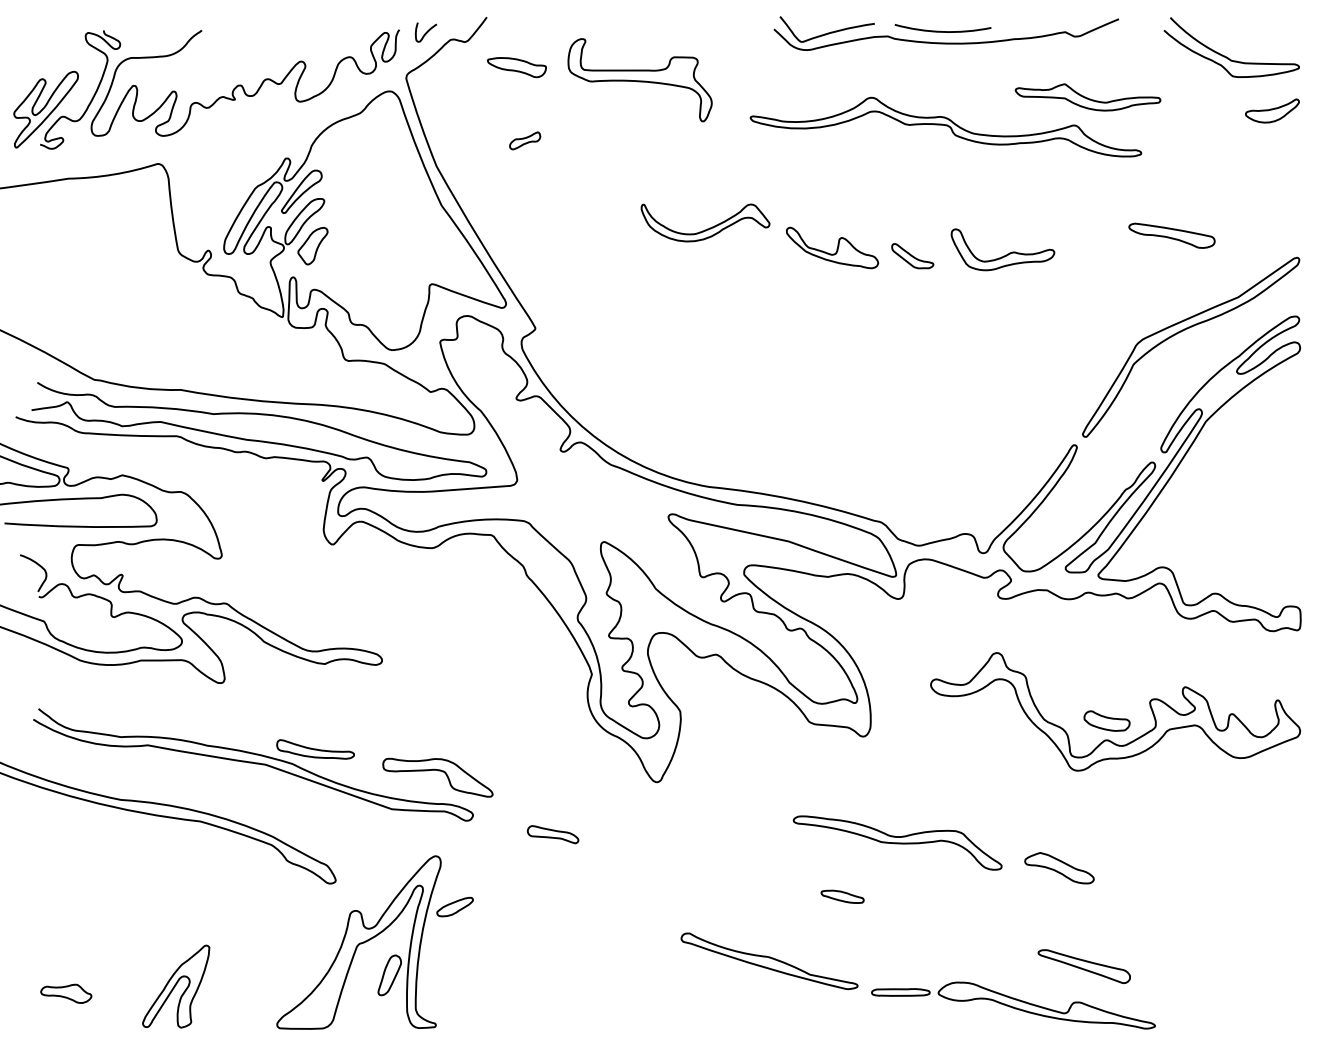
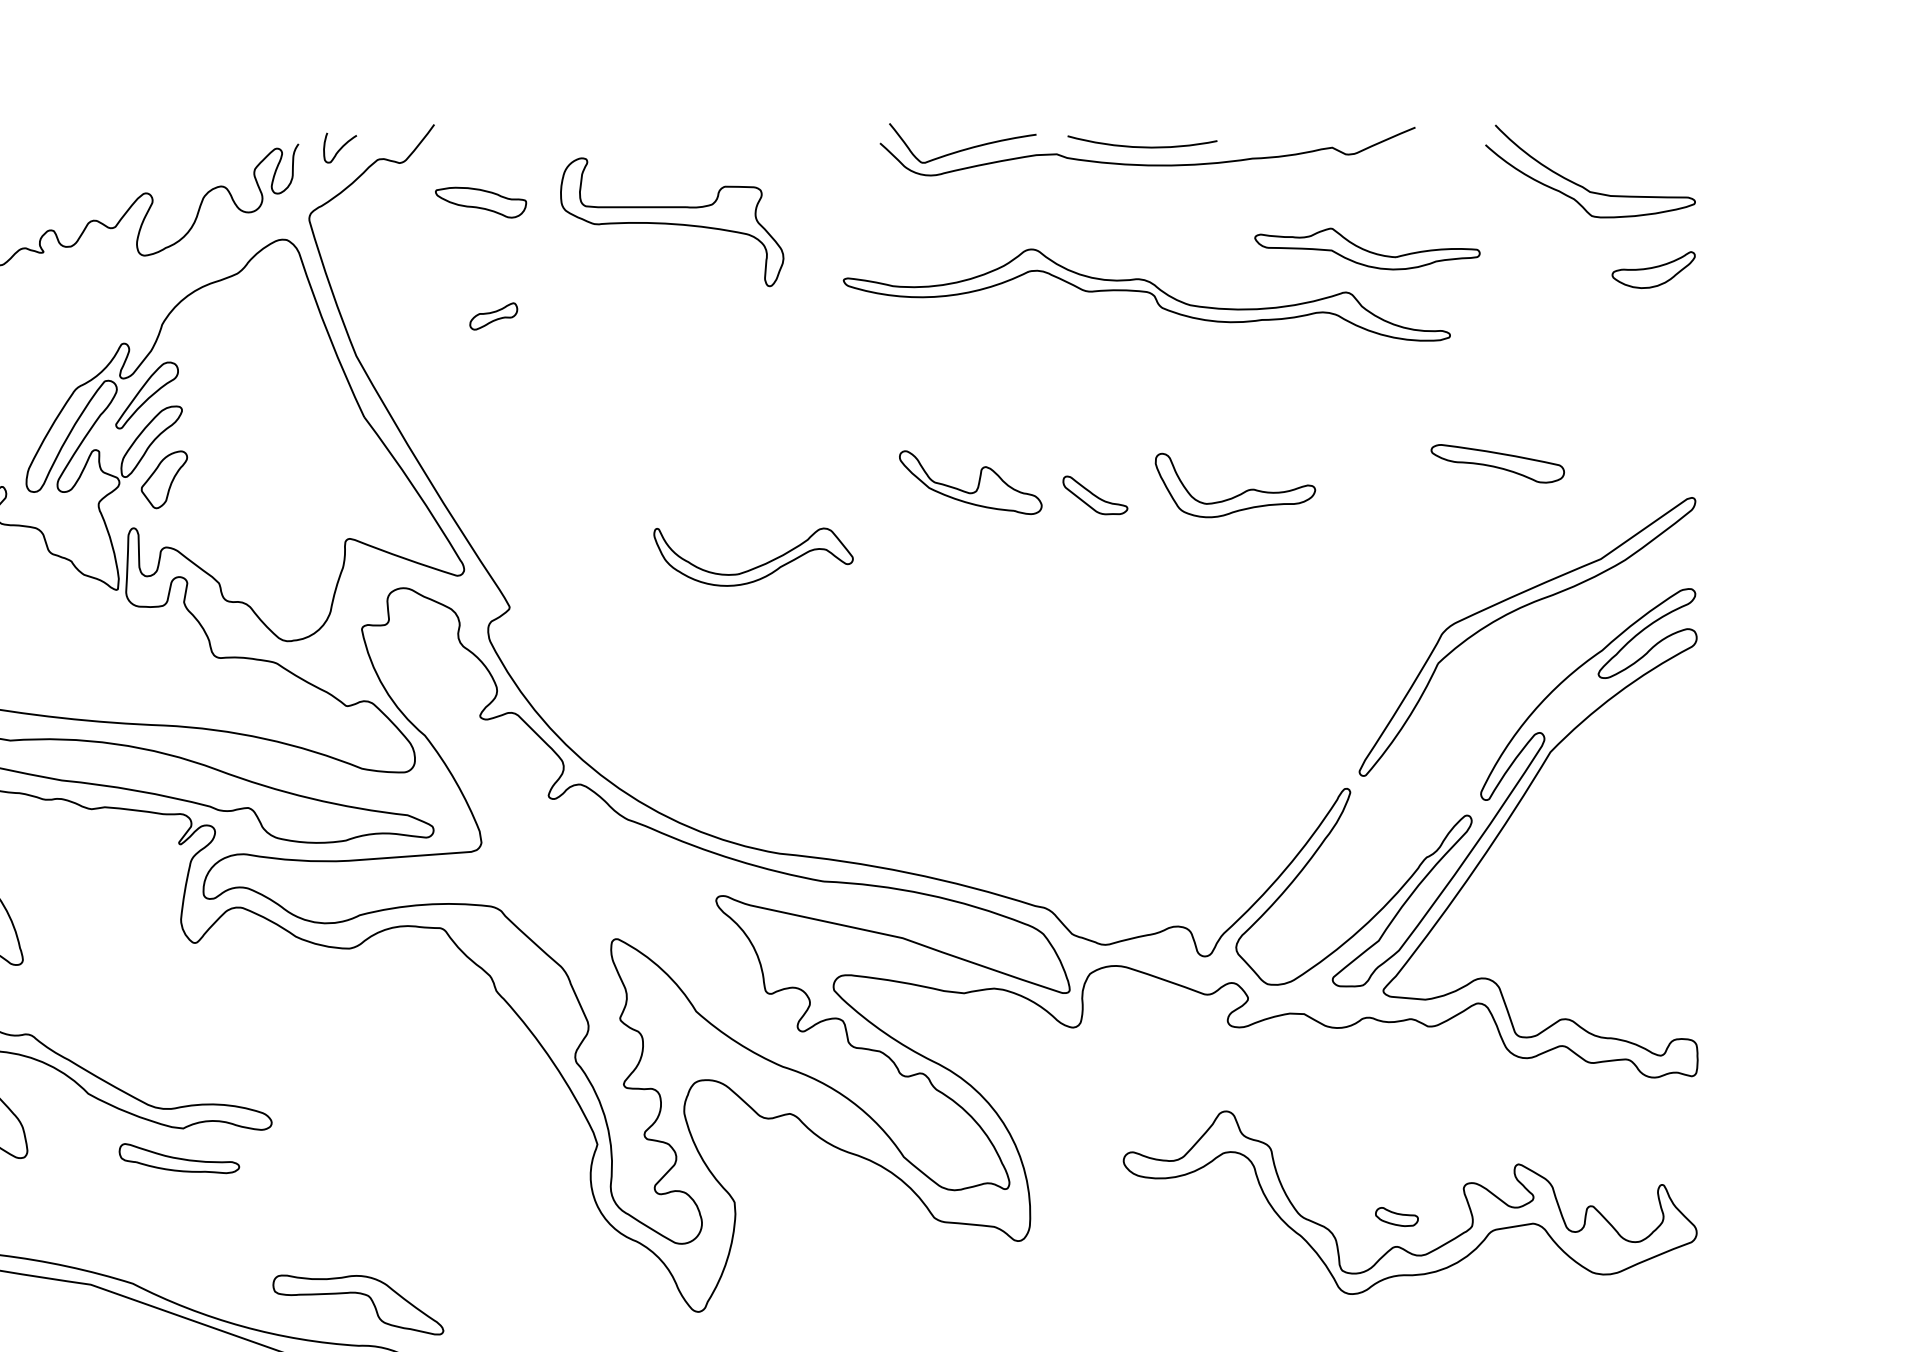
part: (707, 228) -> (756, 565), moved
part: (1106, 720) -> (1396, 1216), size x0.6
part: (315, 749) -> (179, 1158), moved

